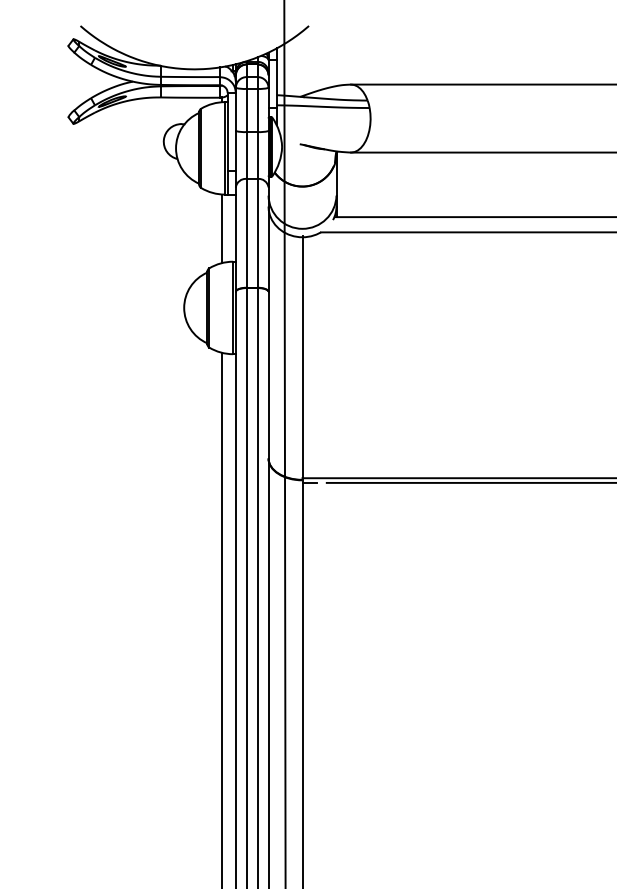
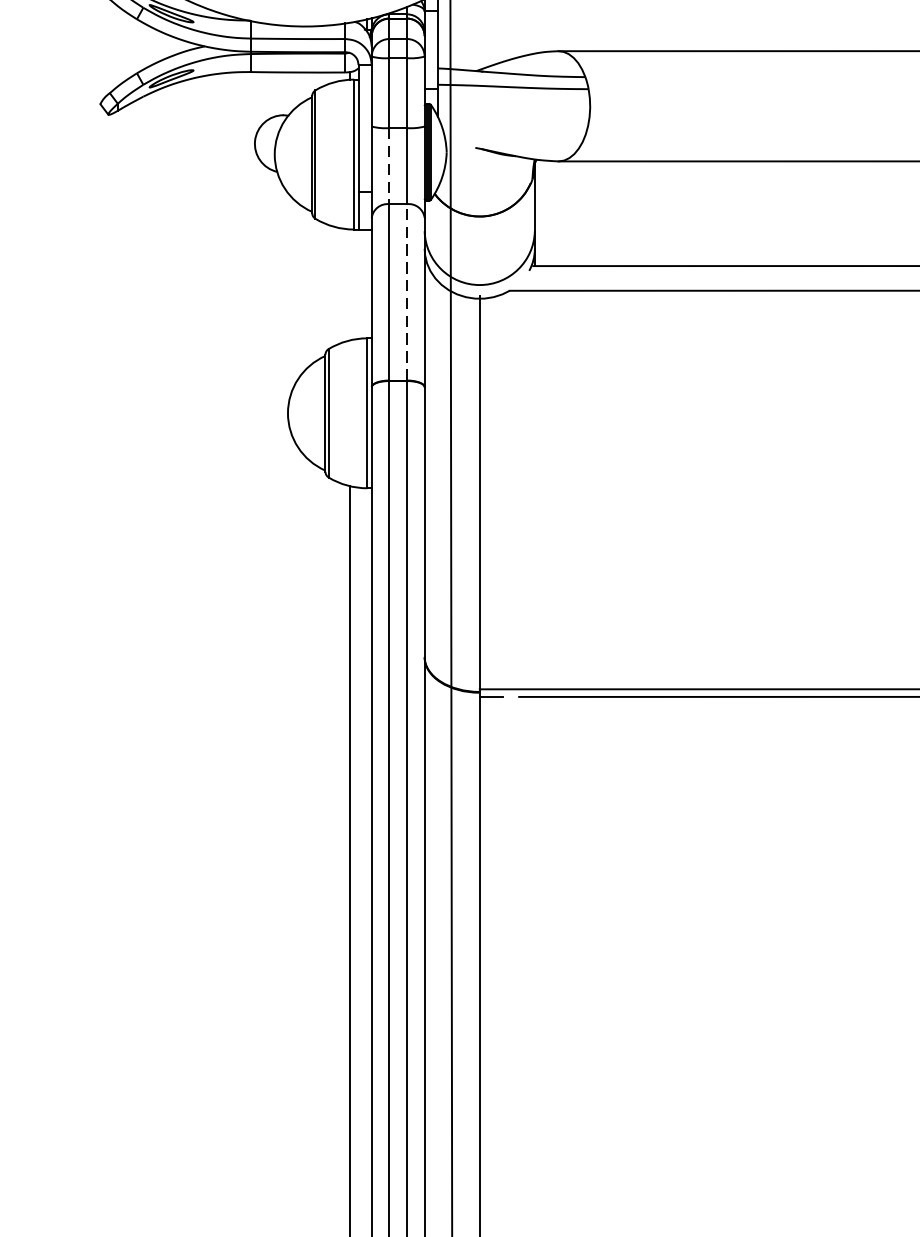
line: (246, 155) -> (388, 166), solid -> dashed
line: (222, 228) -> (350, 284), removed
line: (257, 232) -> (406, 290), solid -> dashed

